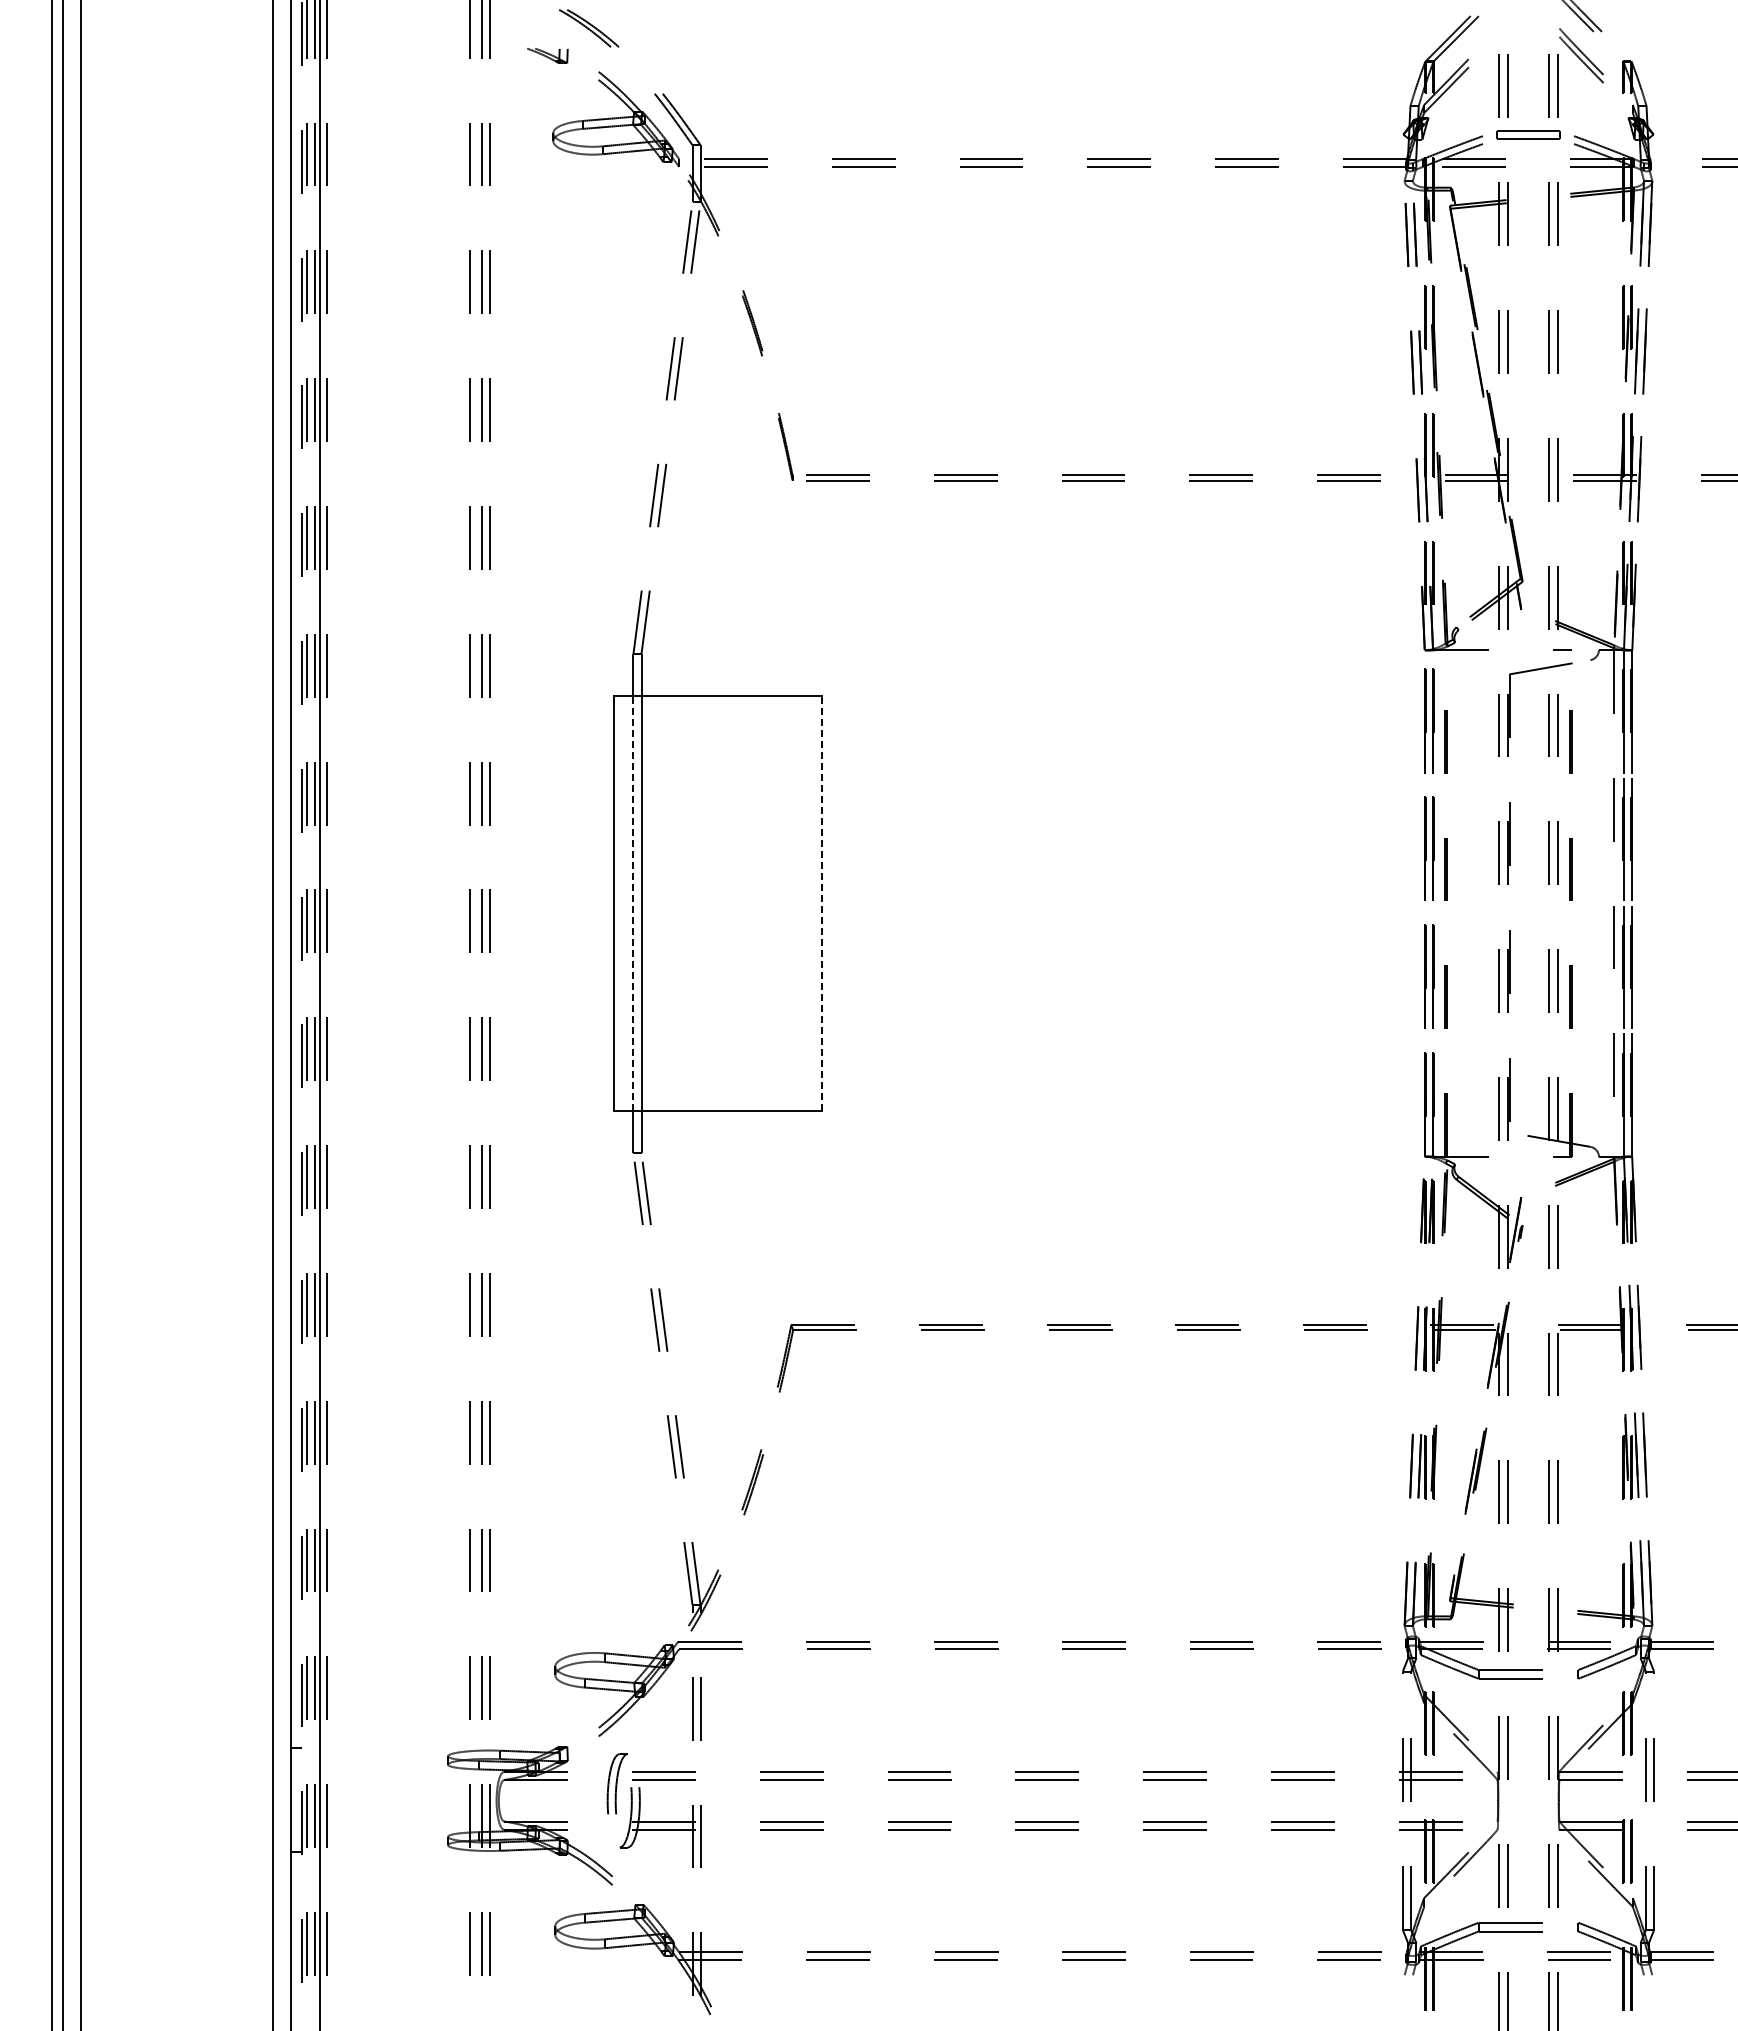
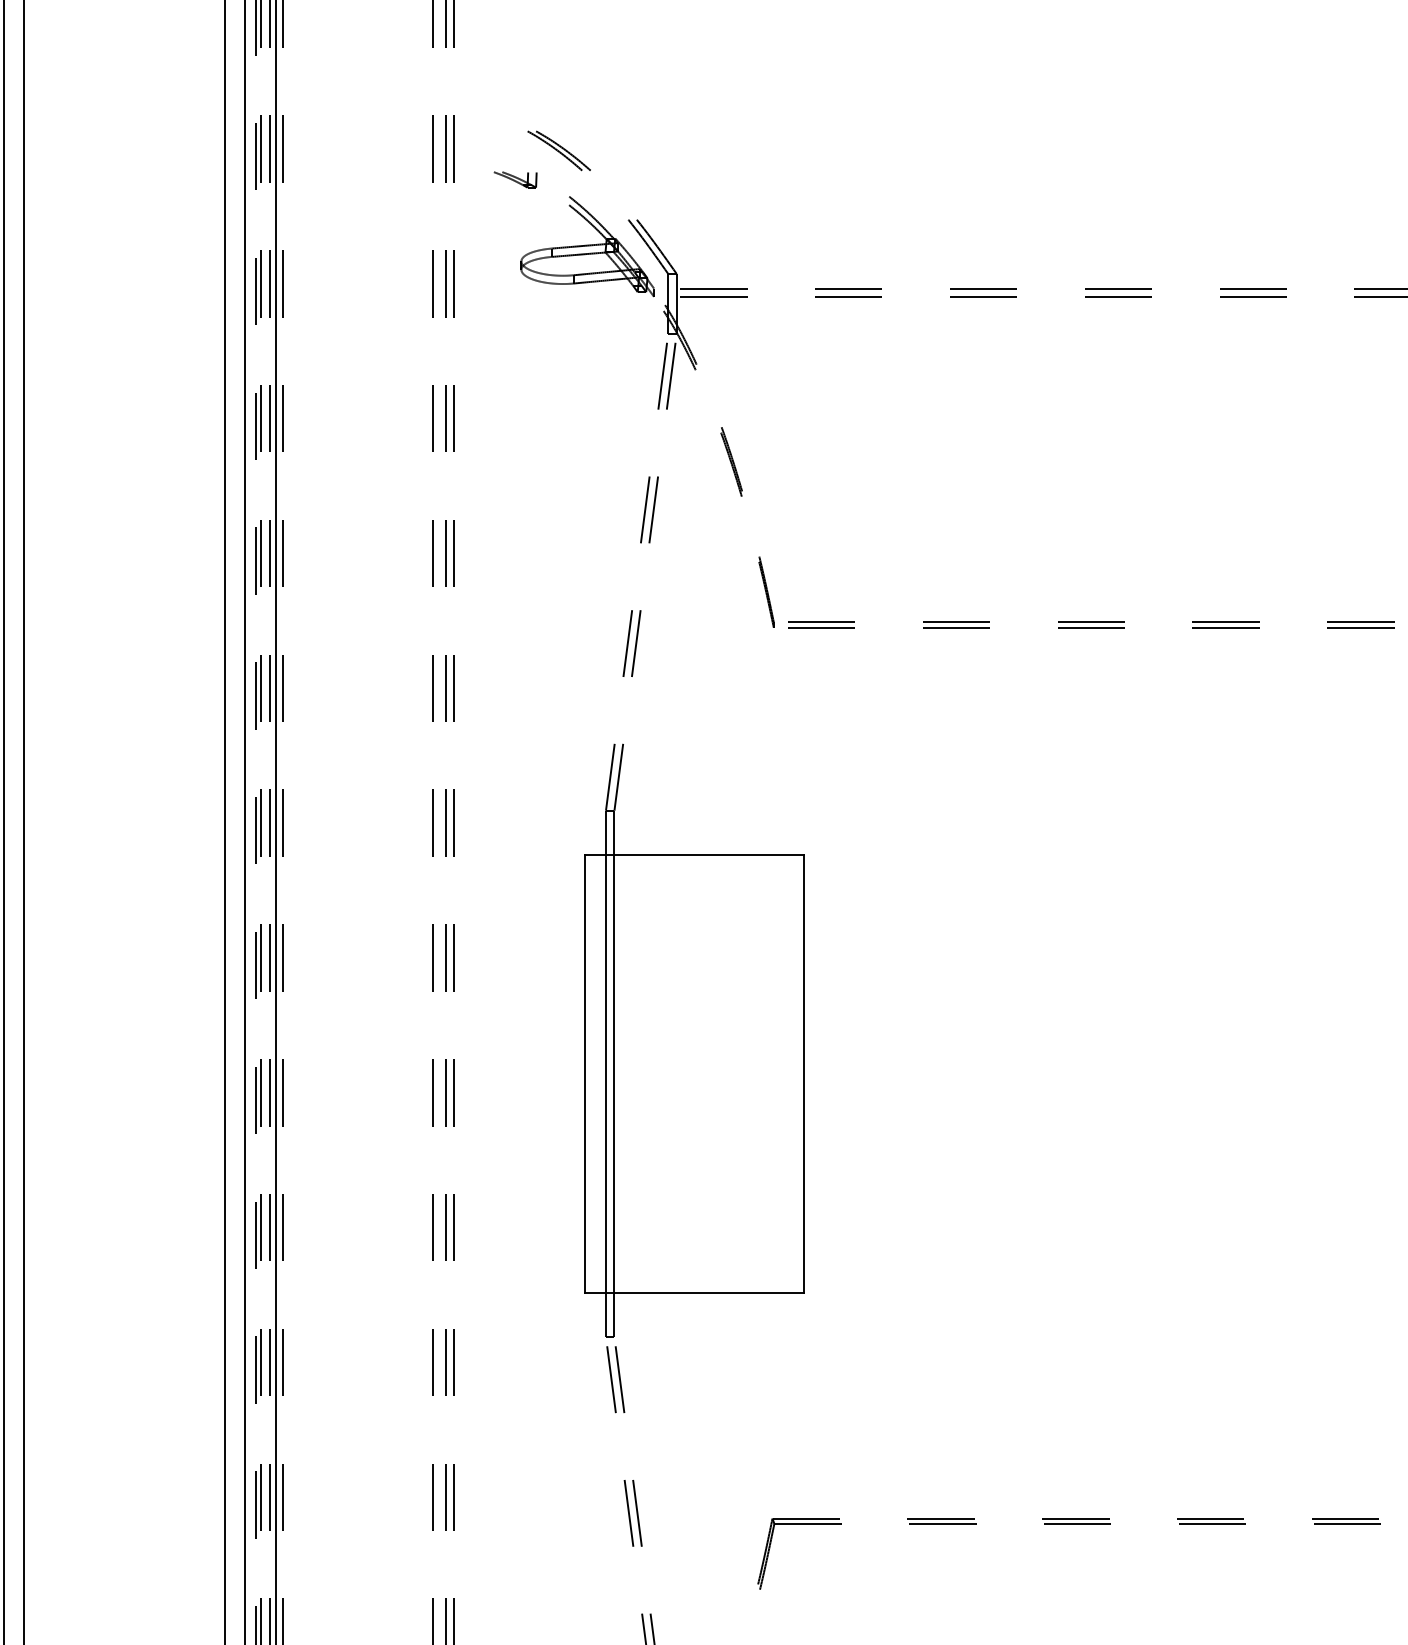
line: (633, 903) -> (606, 1073), dashed -> solid
line: (821, 903) -> (804, 1073), dashed -> solid

